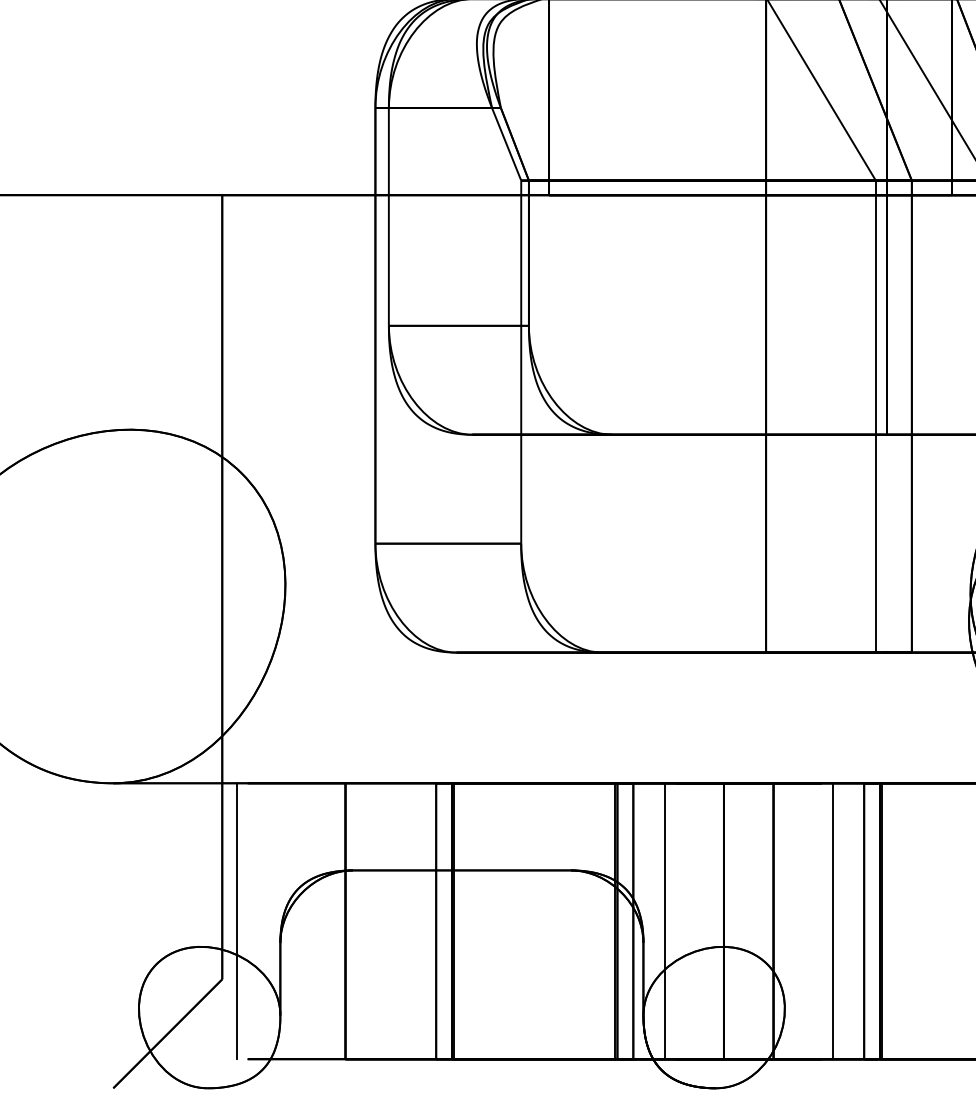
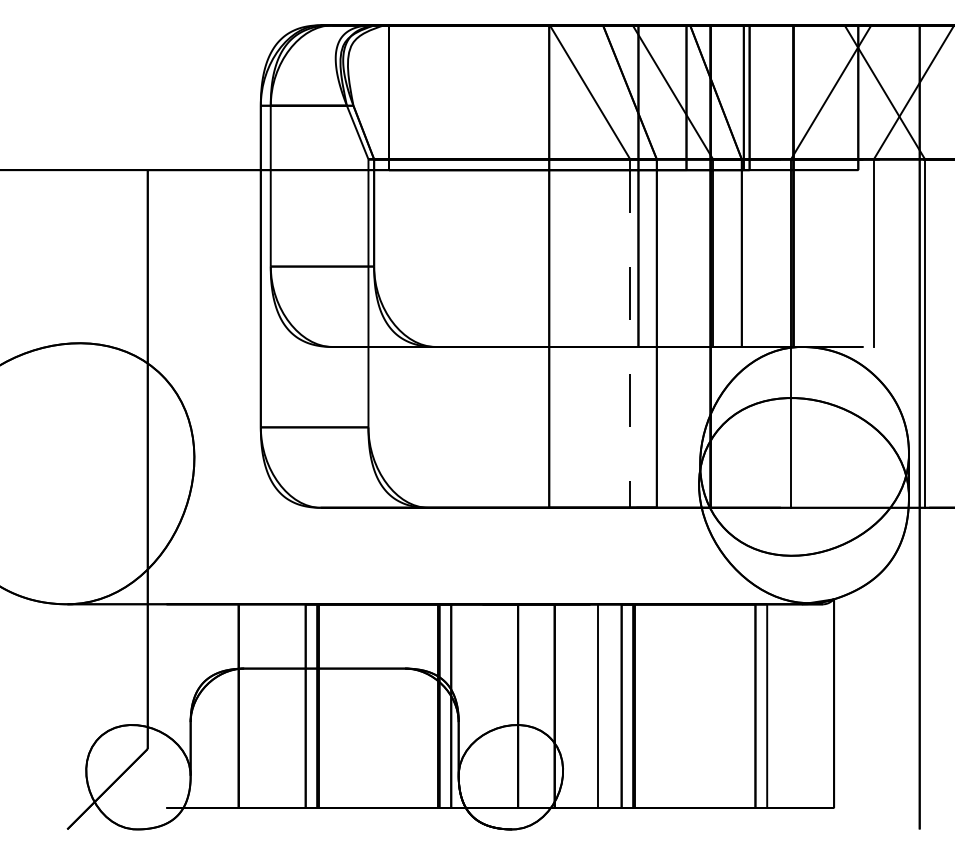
line: (876, 417) -> (630, 334), solid -> dashed
line: (236, 921) -> (158, 706), removed
line: (664, 921) -> (474, 706), removed

